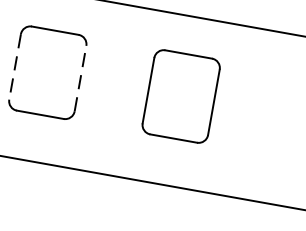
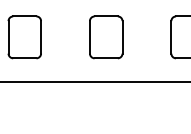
line: (15, 67) -> (8, 37), dashed -> solid
line: (81, 76) -> (41, 36), dashed -> solid
part: (181, 96) -> (106, 37), moved

